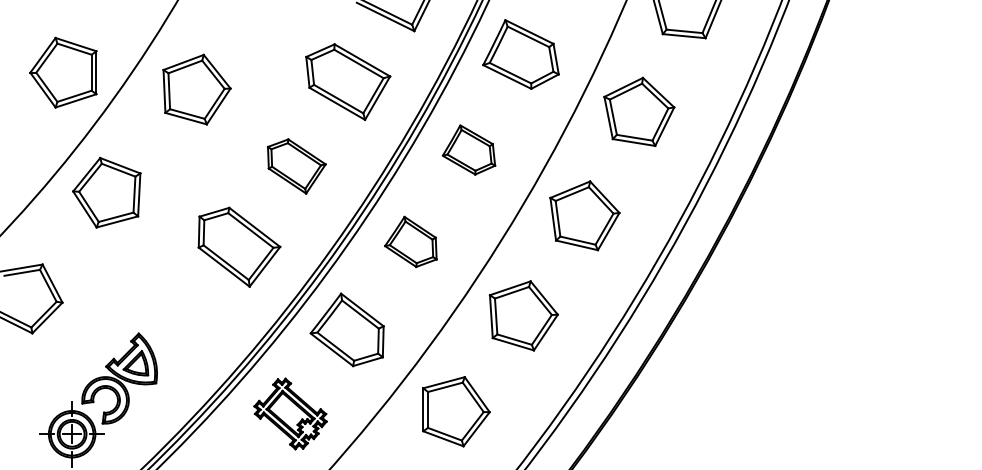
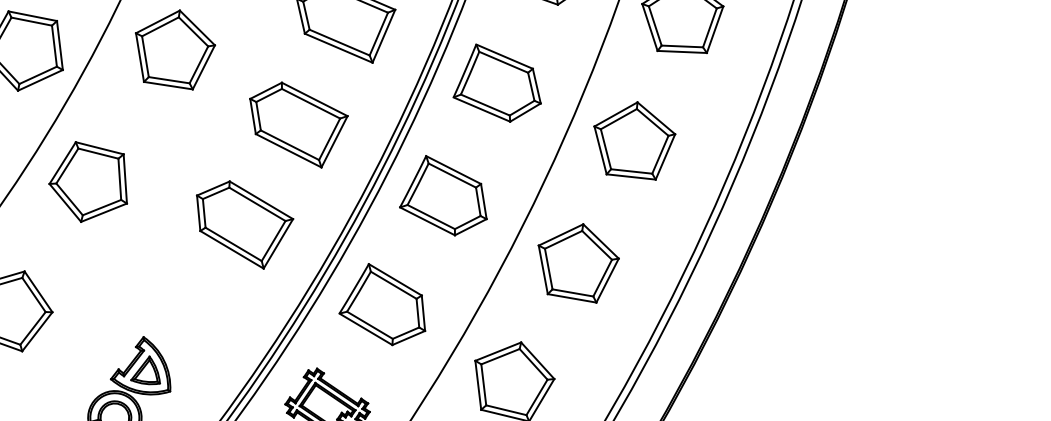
part: (468, 149) -> (494, 82), size x1.43
part: (296, 166) -> (300, 125), size x1.43
part: (410, 241) -> (440, 195), size x1.43

